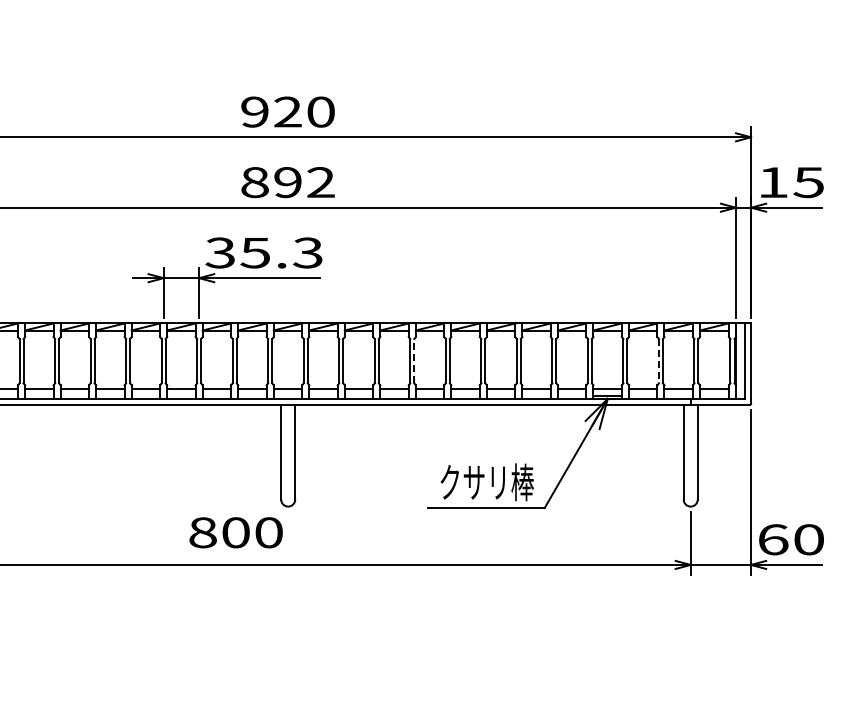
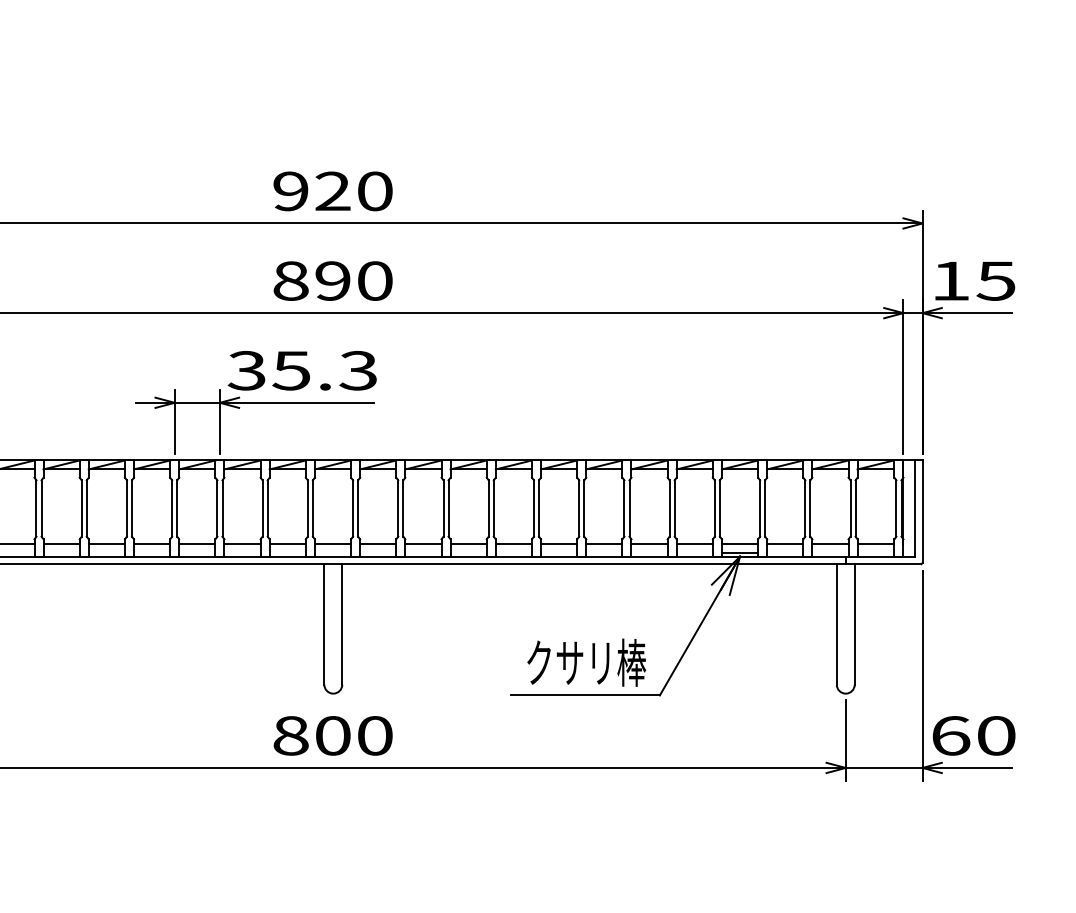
text: (320, 182) -> (374, 281), 892 -> 890
line: (414, 360) -> (494, 507), dashed -> solid
line: (658, 361) -> (804, 508), dashed -> solid
text: (235, 532) -> (332, 735), moved

